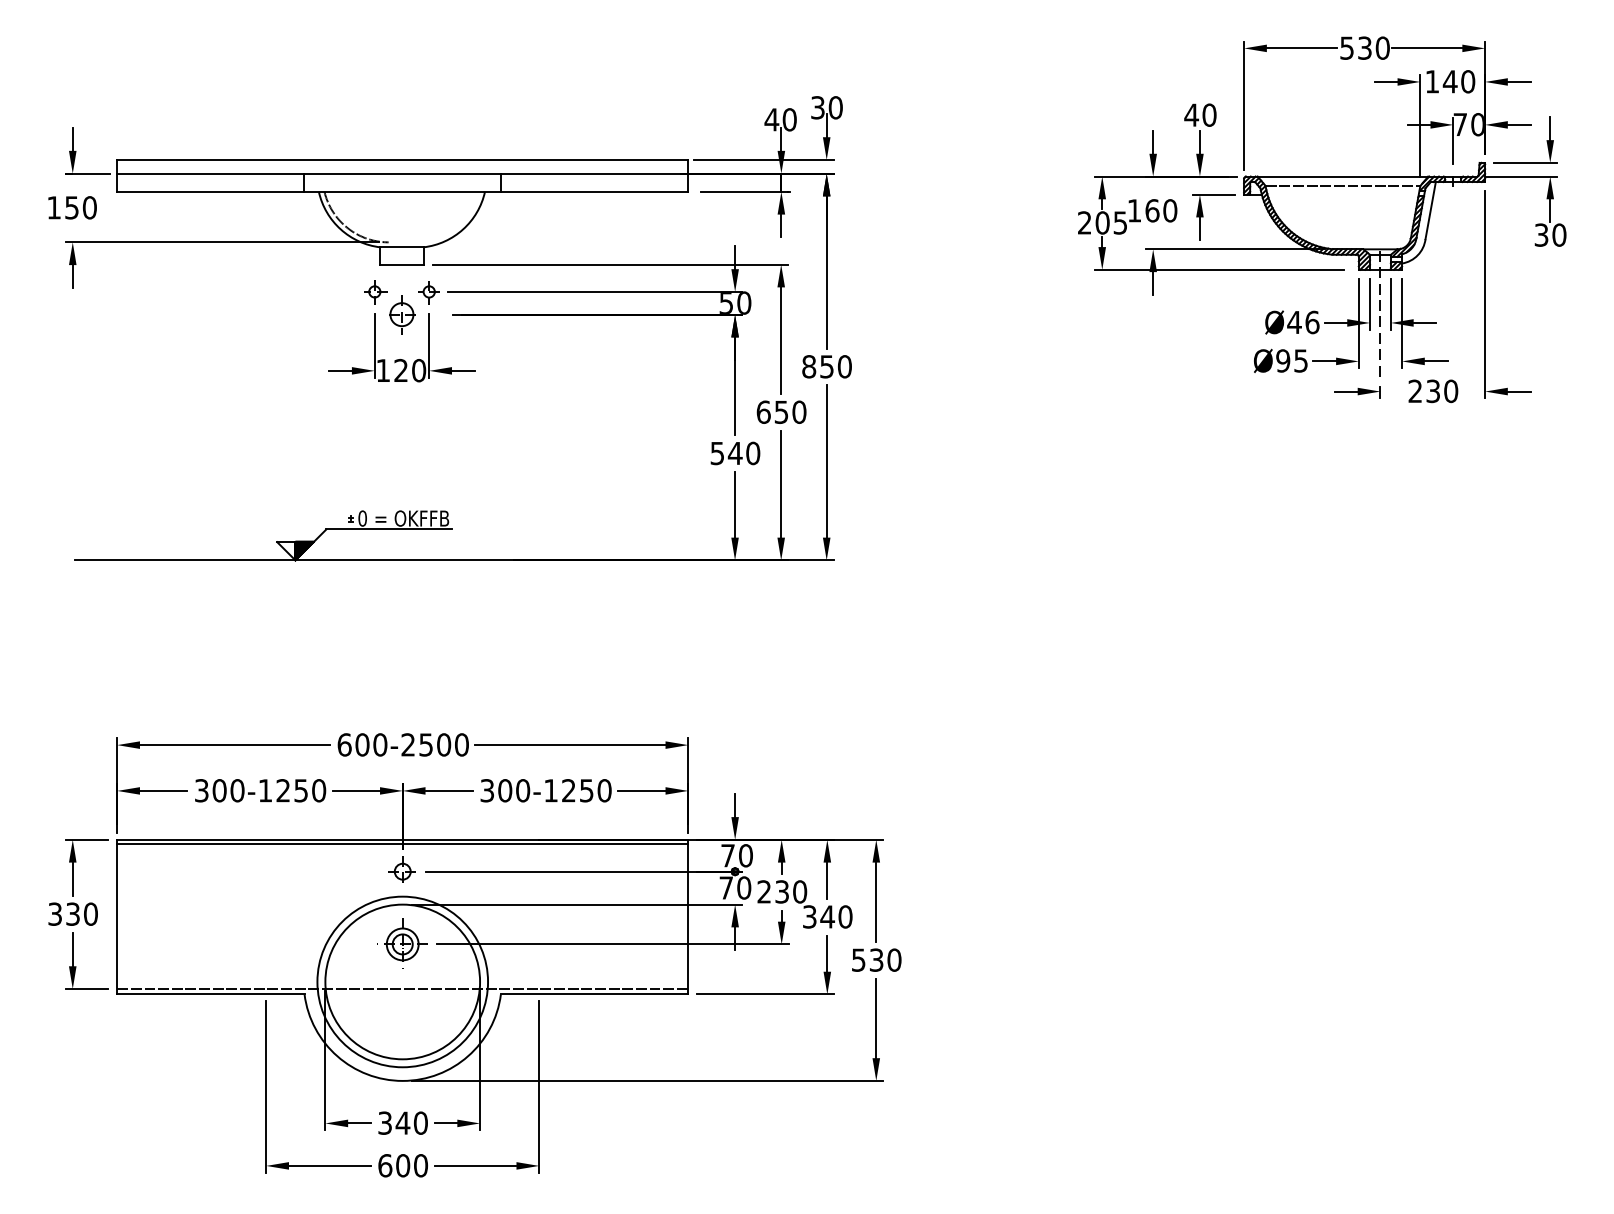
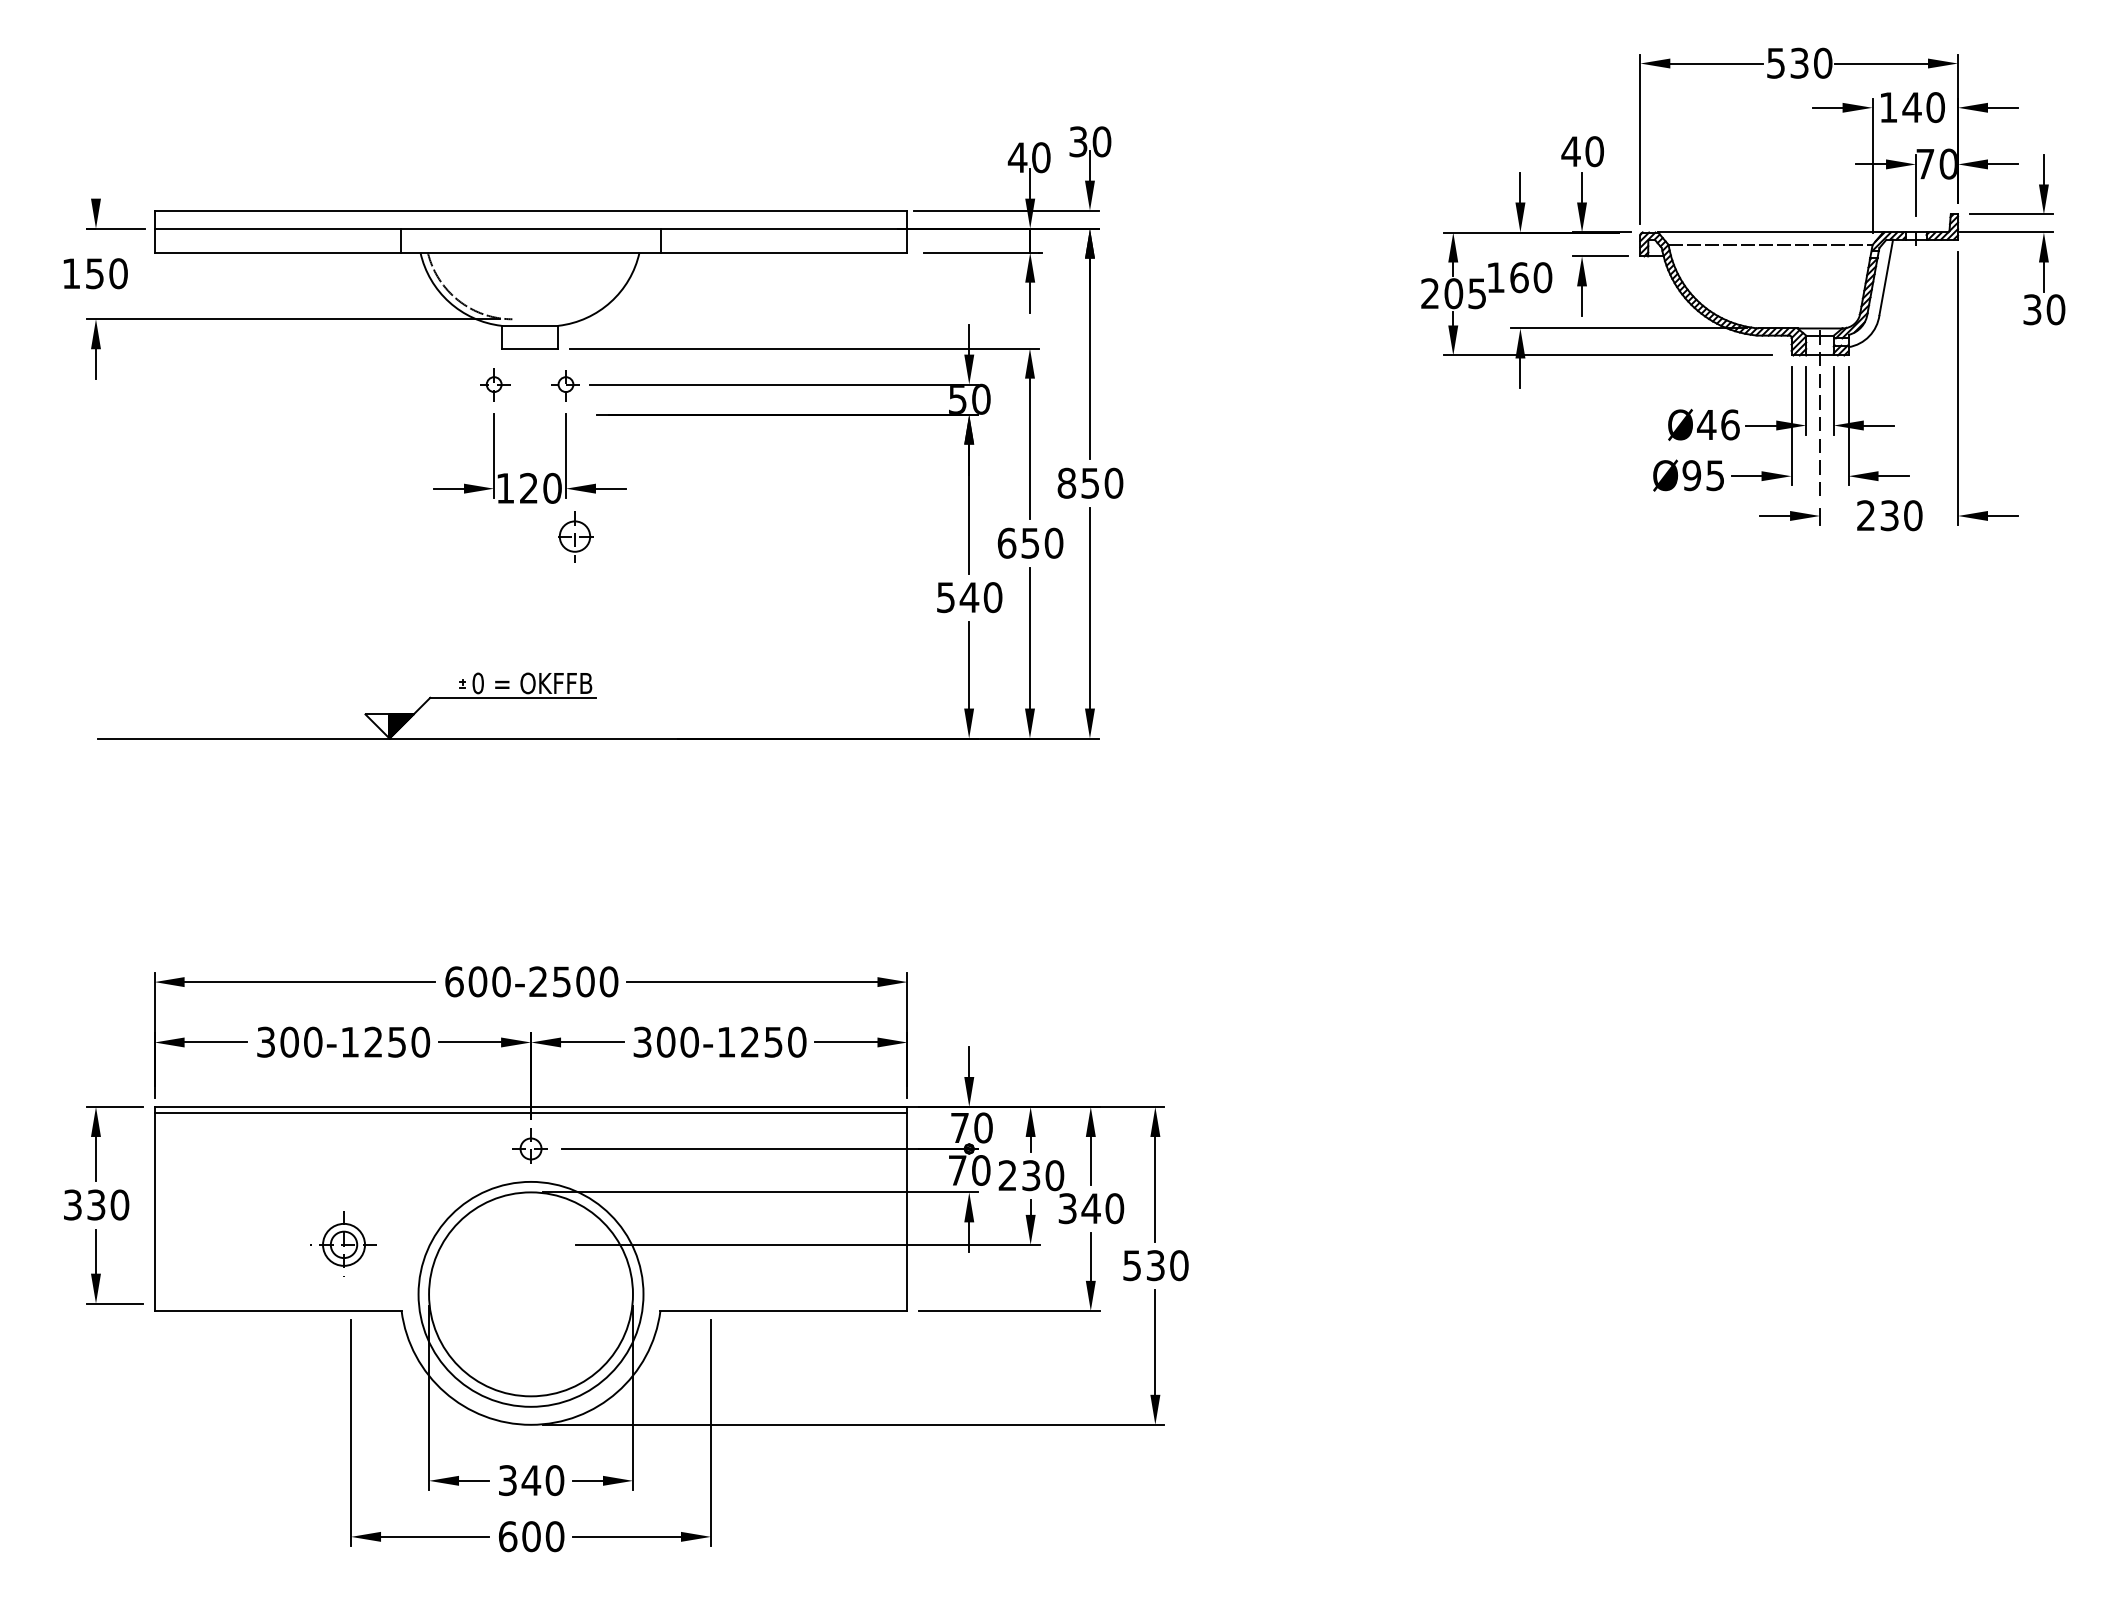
line: (73, 139) -> (96, 183), removed
part: (402, 314) -> (575, 536), moved
part: (402, 943) -> (343, 1243), moved
line: (402, 988) -> (530, 1303), removed

